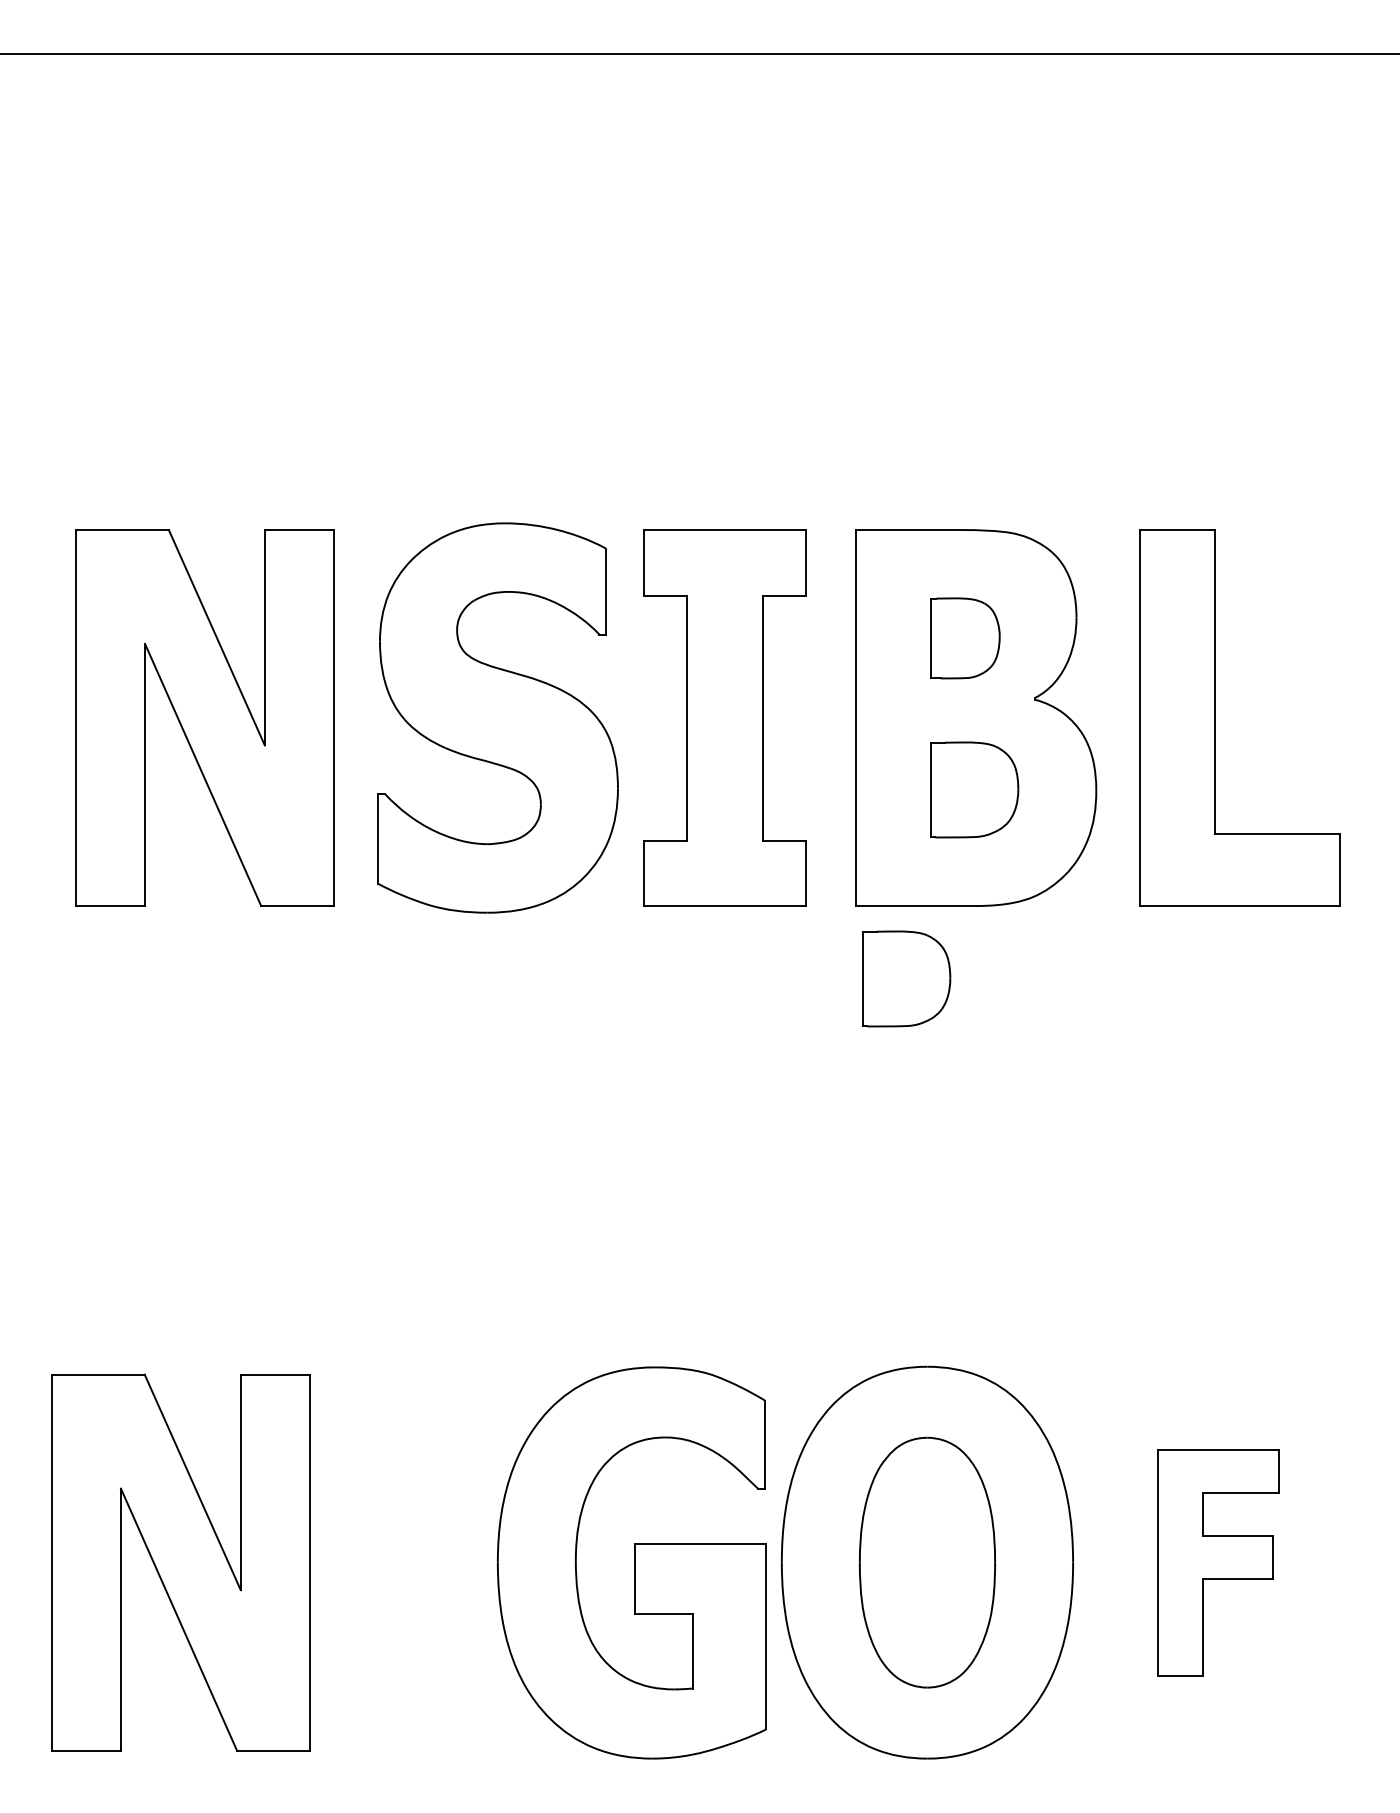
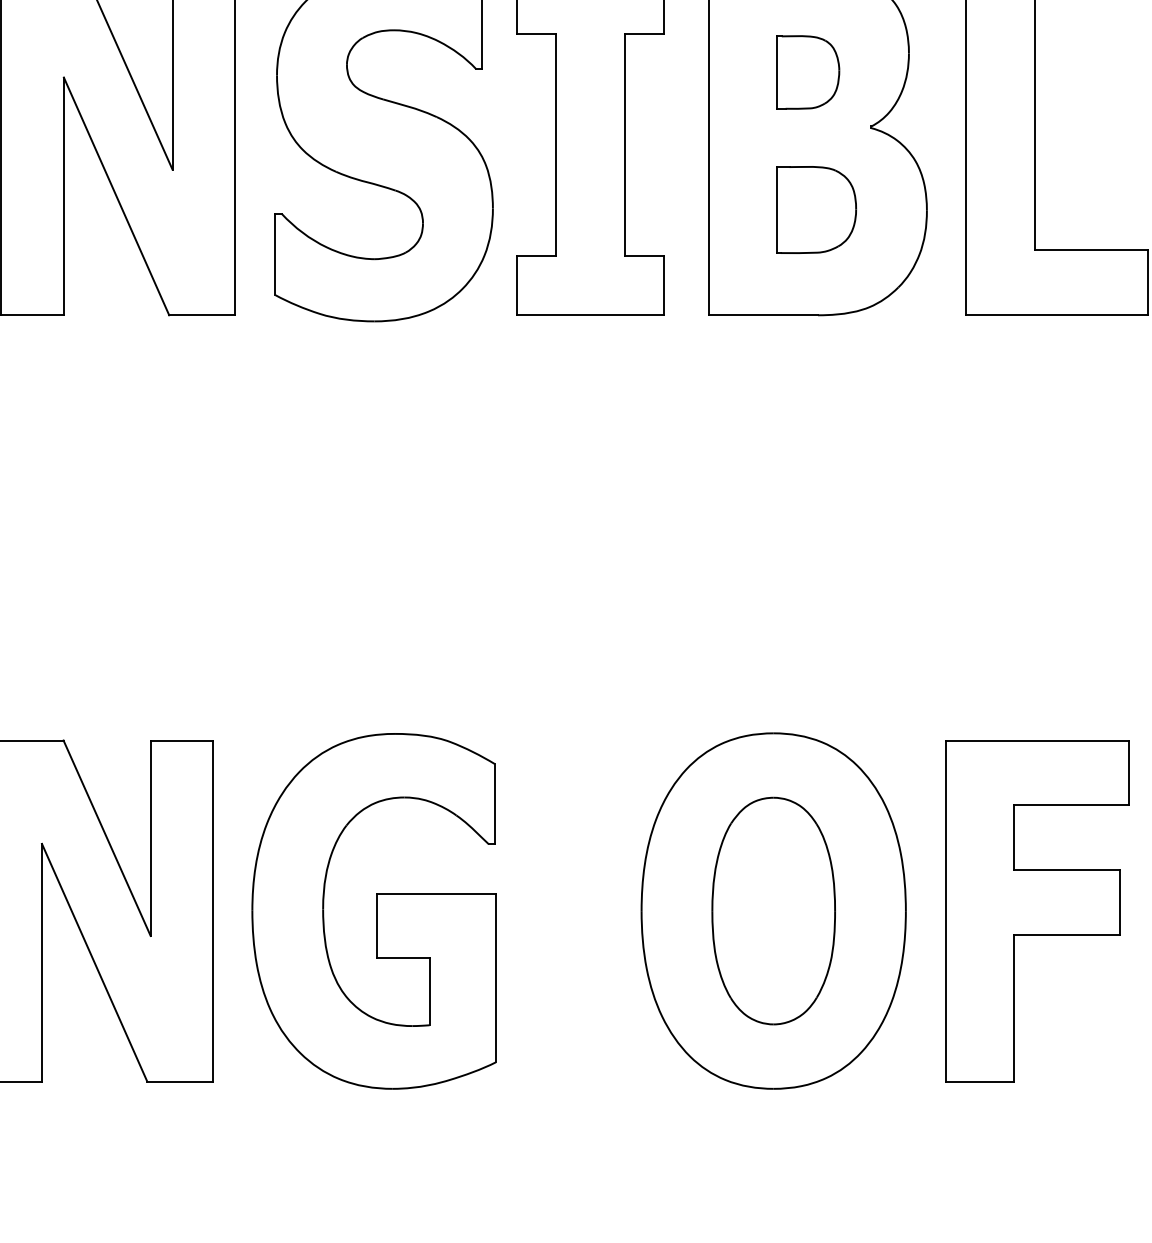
part: (906, 978) -> (754, 381), removed
part: (631, 1562) -> (373, 910), moved
part: (1218, 1562) -> (1037, 910), size x1.67

